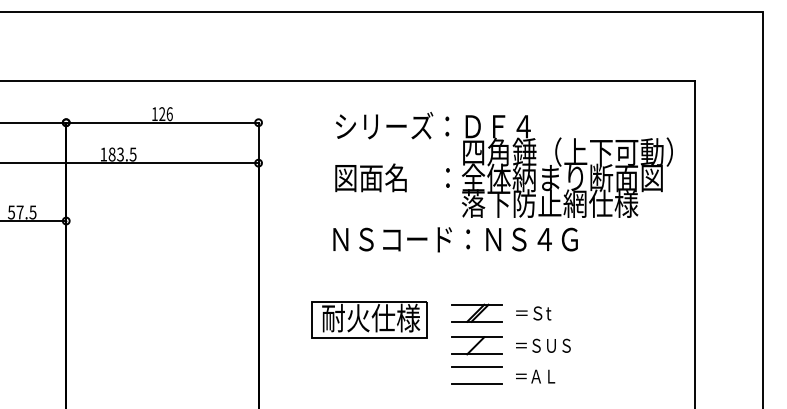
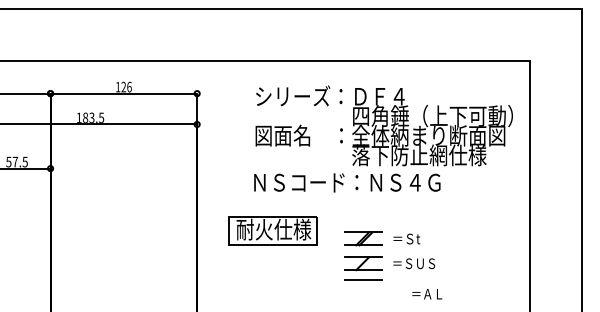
part: (369, 319) -> (272, 230), moved
text: (535, 377) -> (427, 294), moved
line: (476, 384) -> (363, 293), removed

